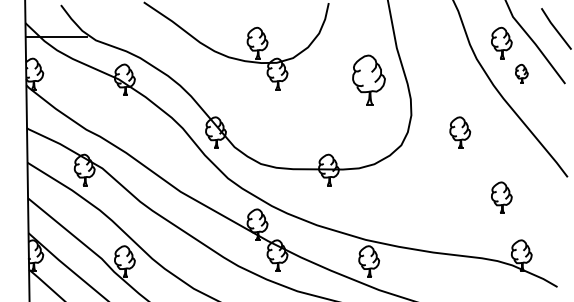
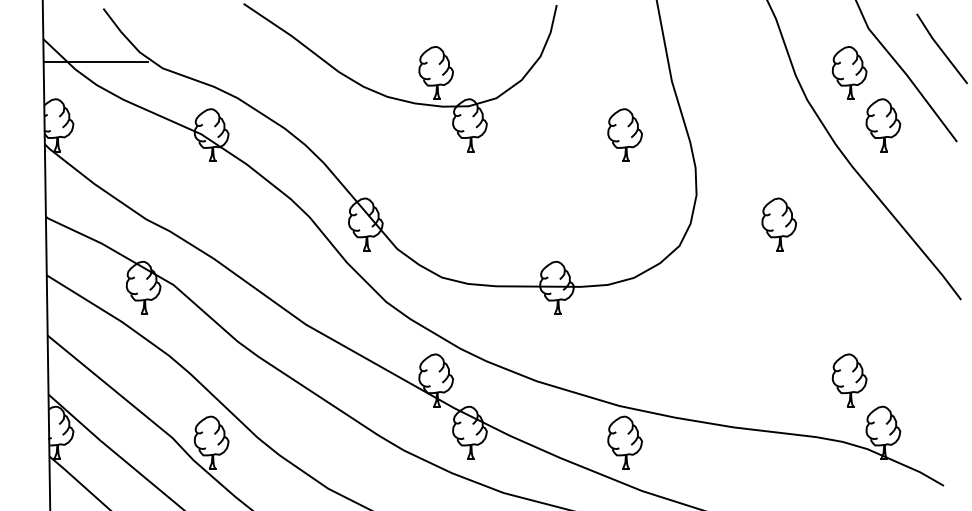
part: (521, 73) -> (882, 124), size x1.67
part: (369, 79) -> (625, 134), size x0.62
part: (501, 197) -> (849, 379), moved

